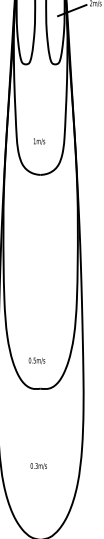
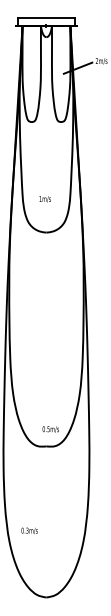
text: (36, 360) -> (50, 429), moved
text: (38, 465) -> (29, 530), moved

